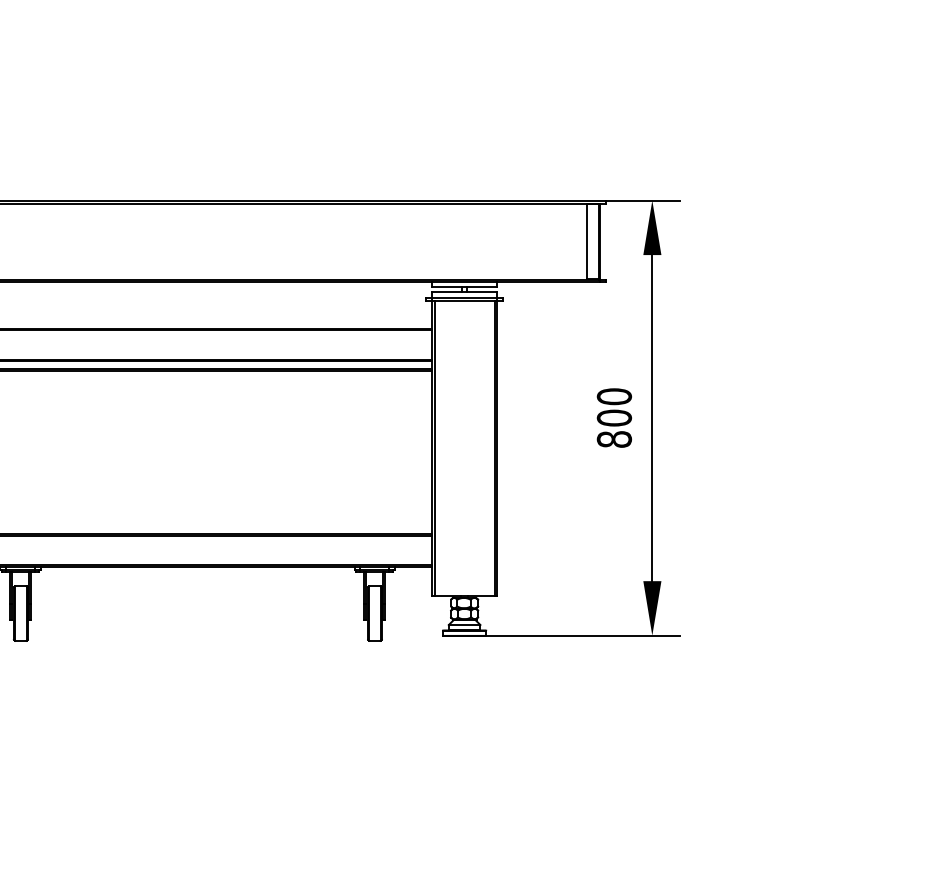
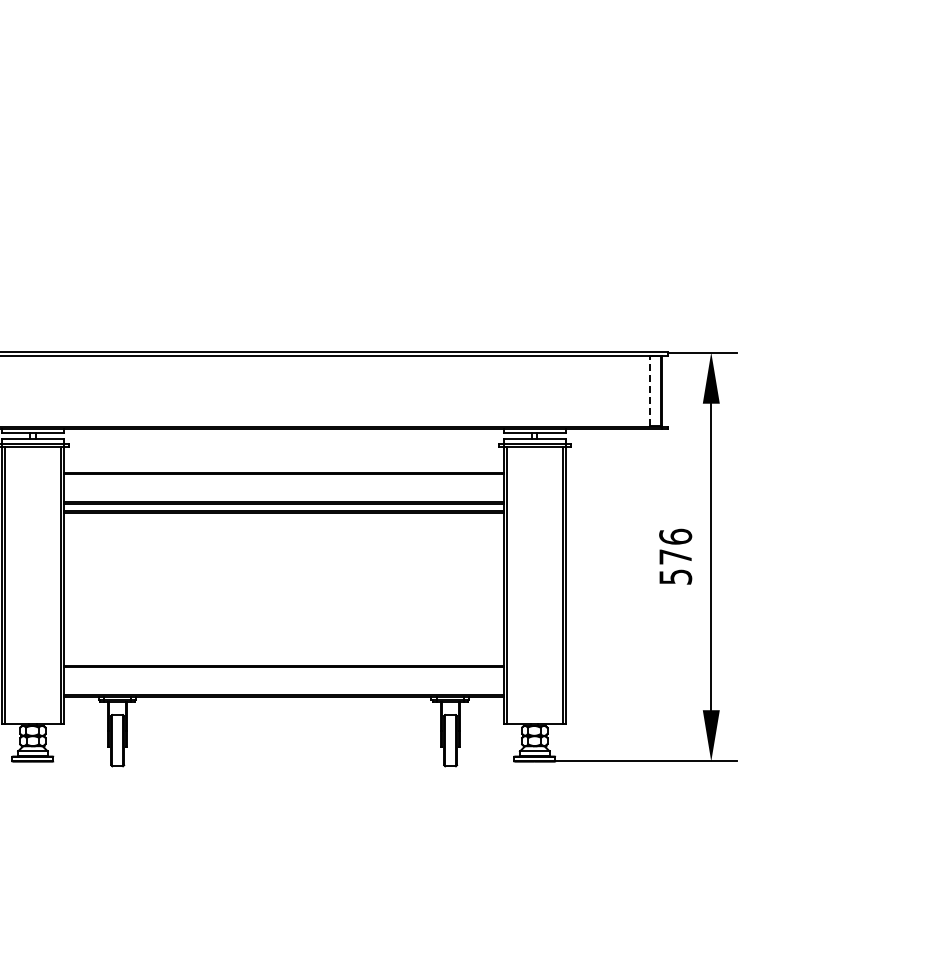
line: (586, 241) -> (649, 390), solid -> dashed
text: (614, 417) -> (675, 556), 800 -> 576

